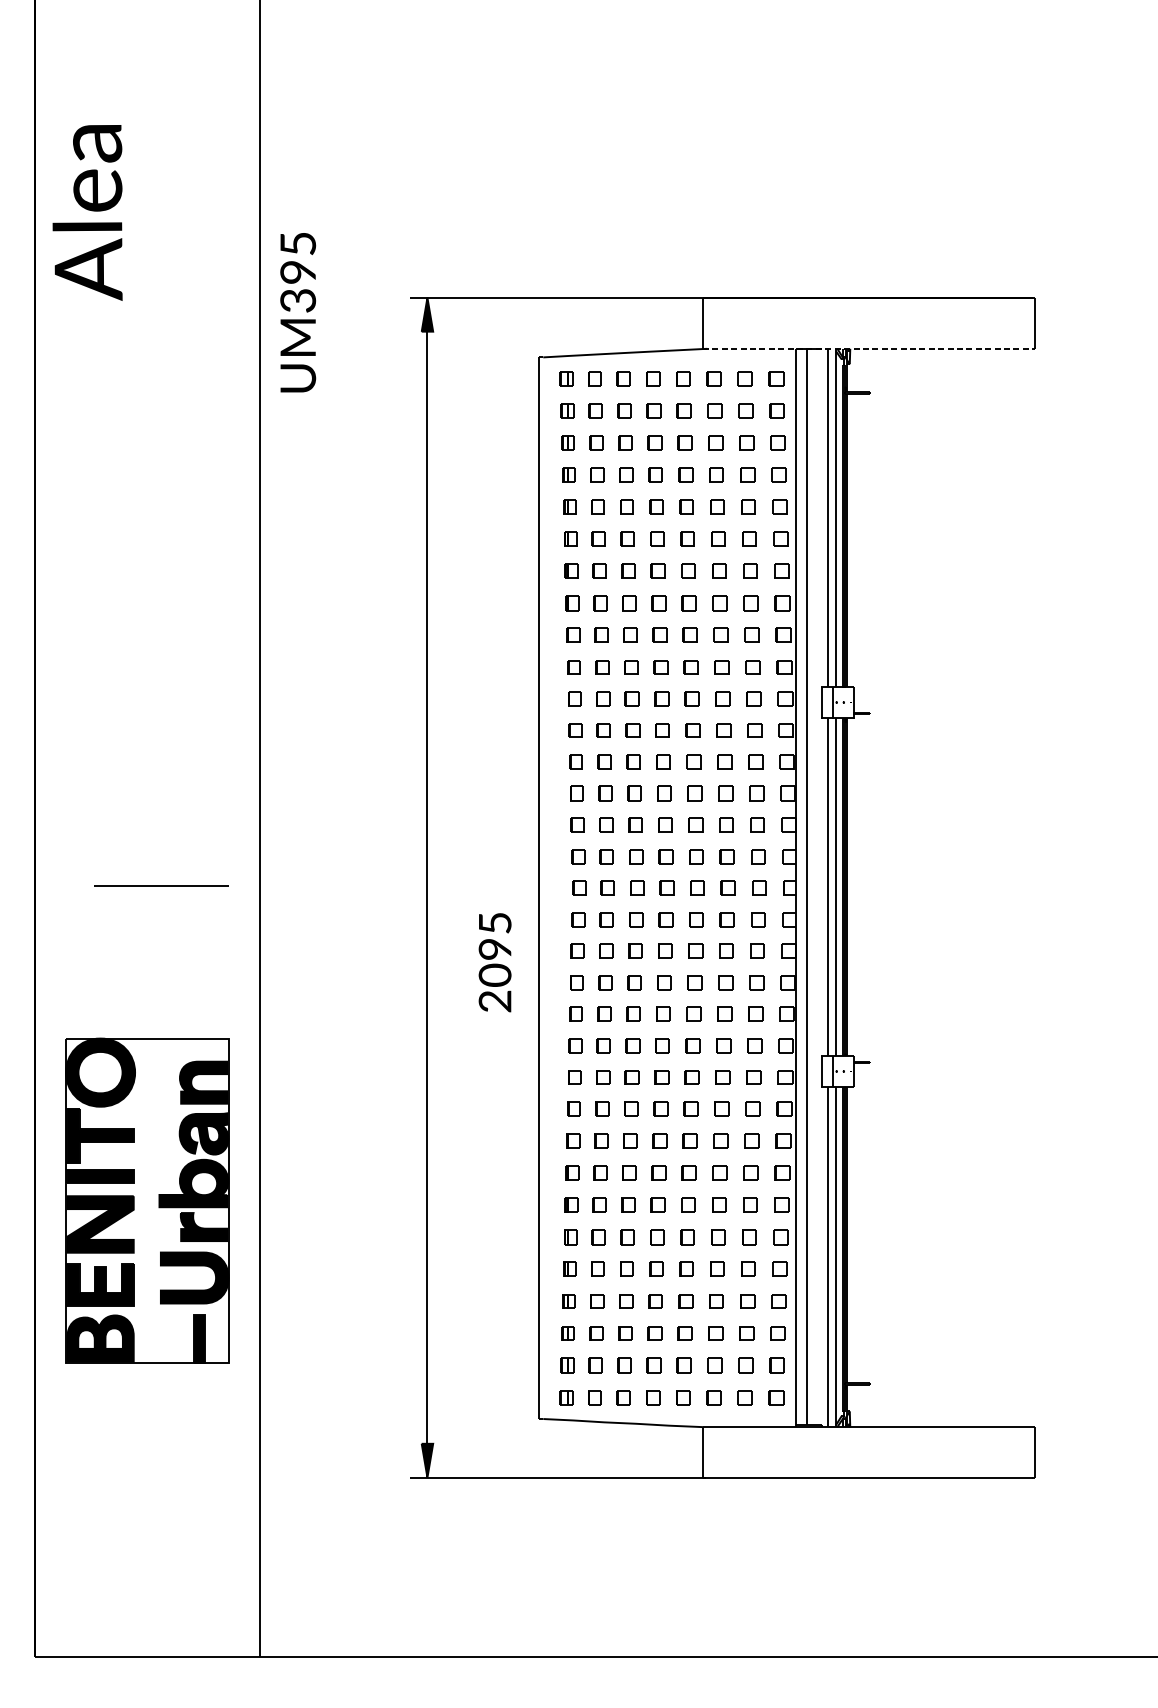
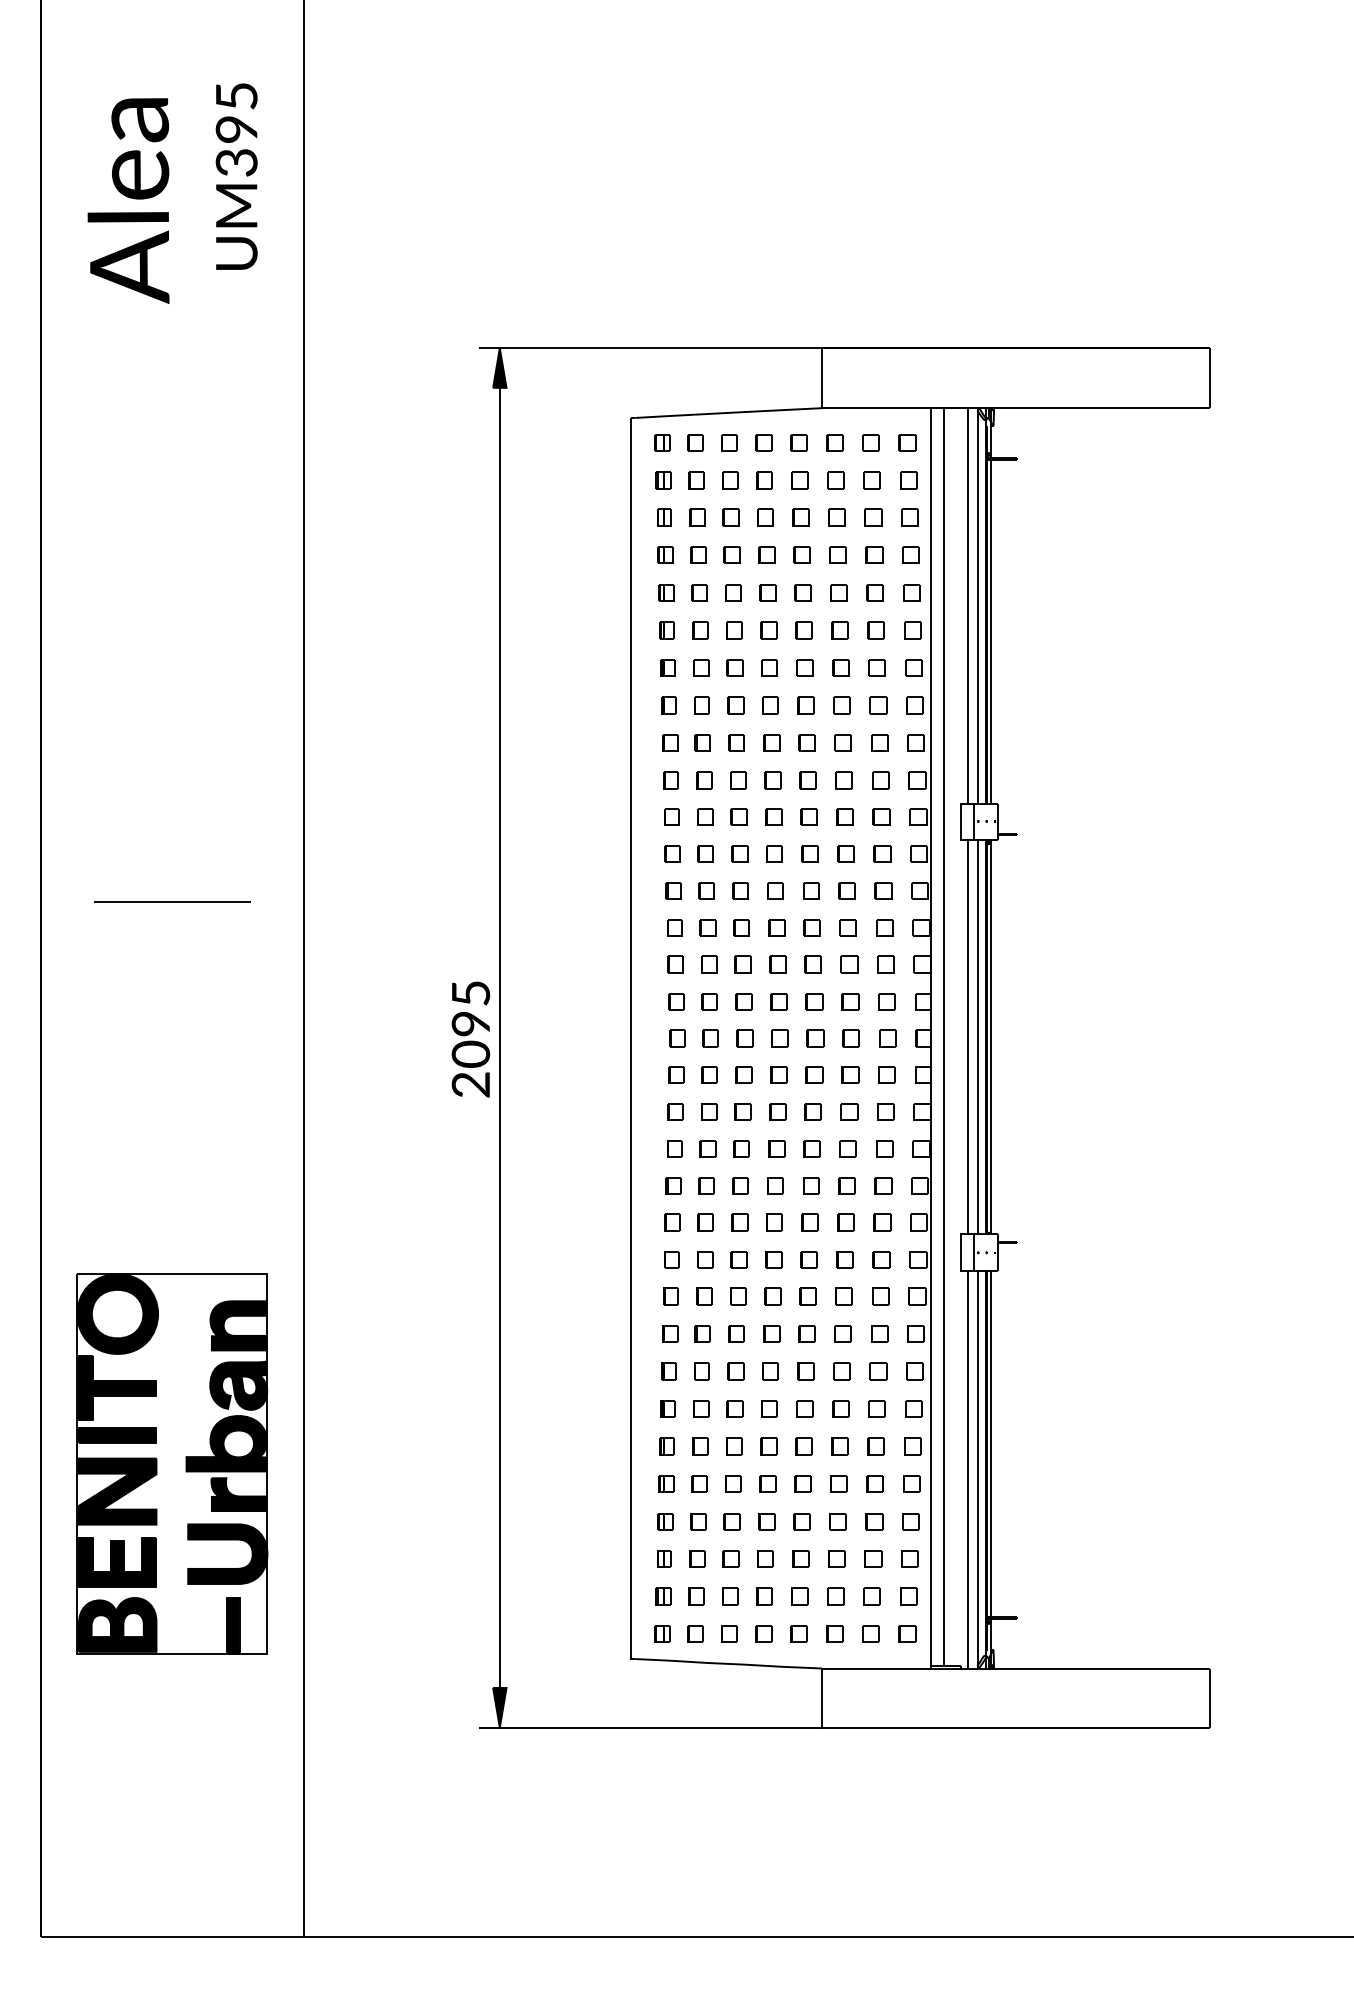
text: (87, 212) -> (128, 200), moved
text: (298, 312) -> (236, 176), moved
line: (868, 348) -> (1015, 407), dashed -> solid
line: (161, 885) -> (172, 901), moved
text: (494, 962) -> (470, 1039), moved
part: (147, 1200) -> (172, 1463), moved

